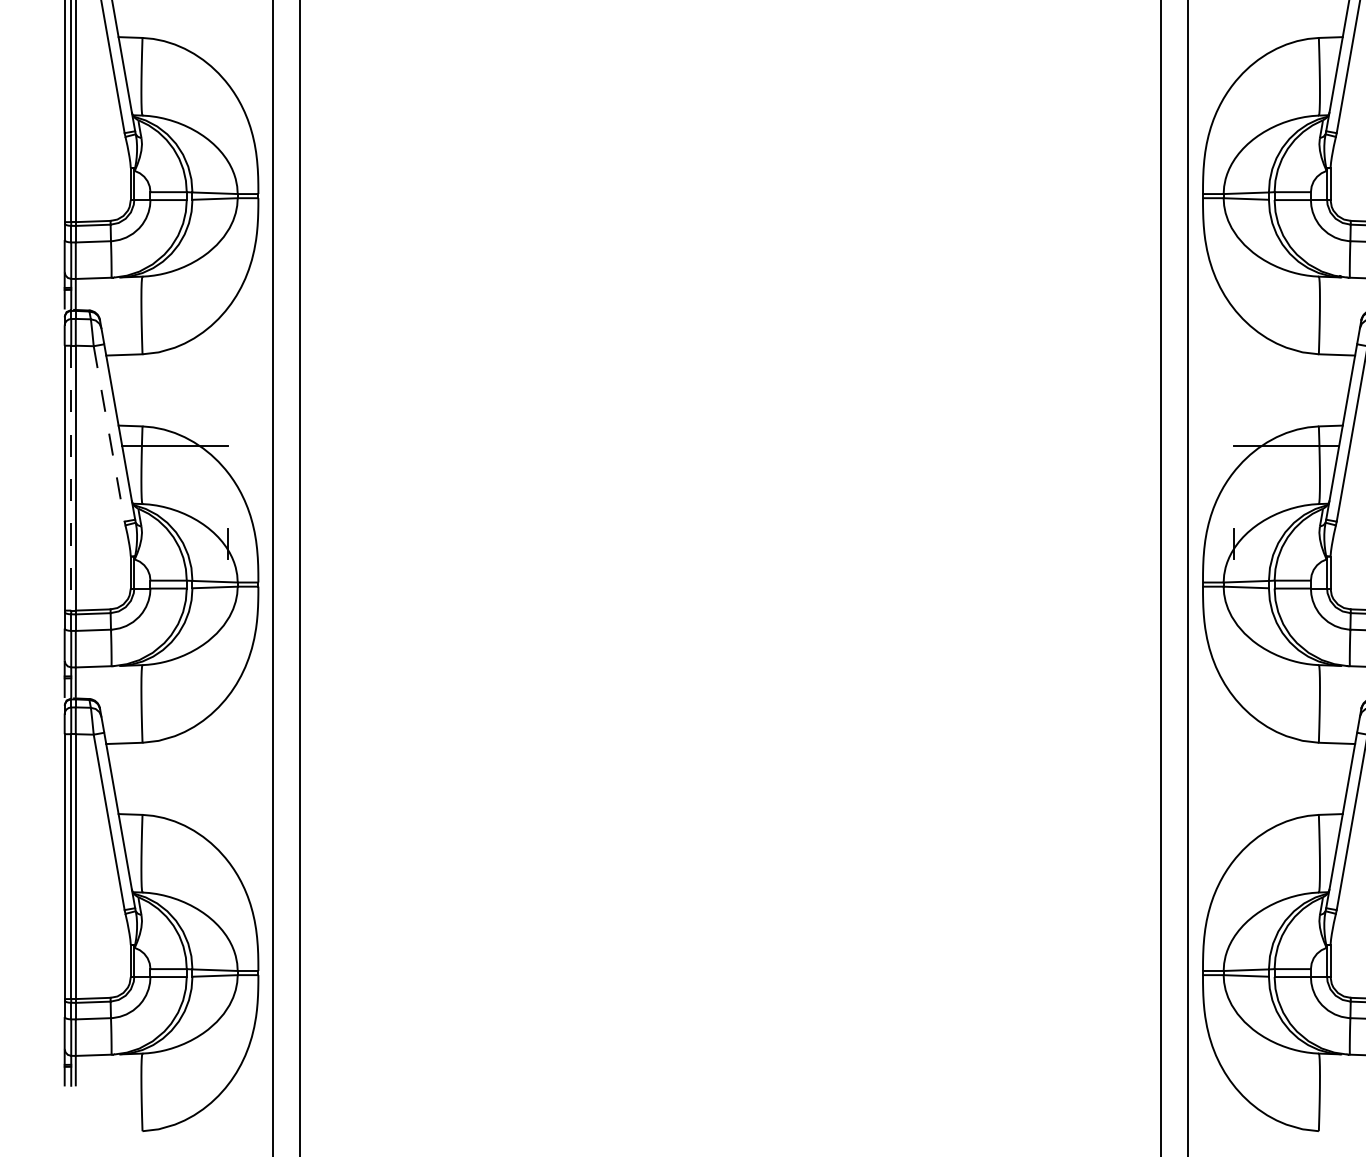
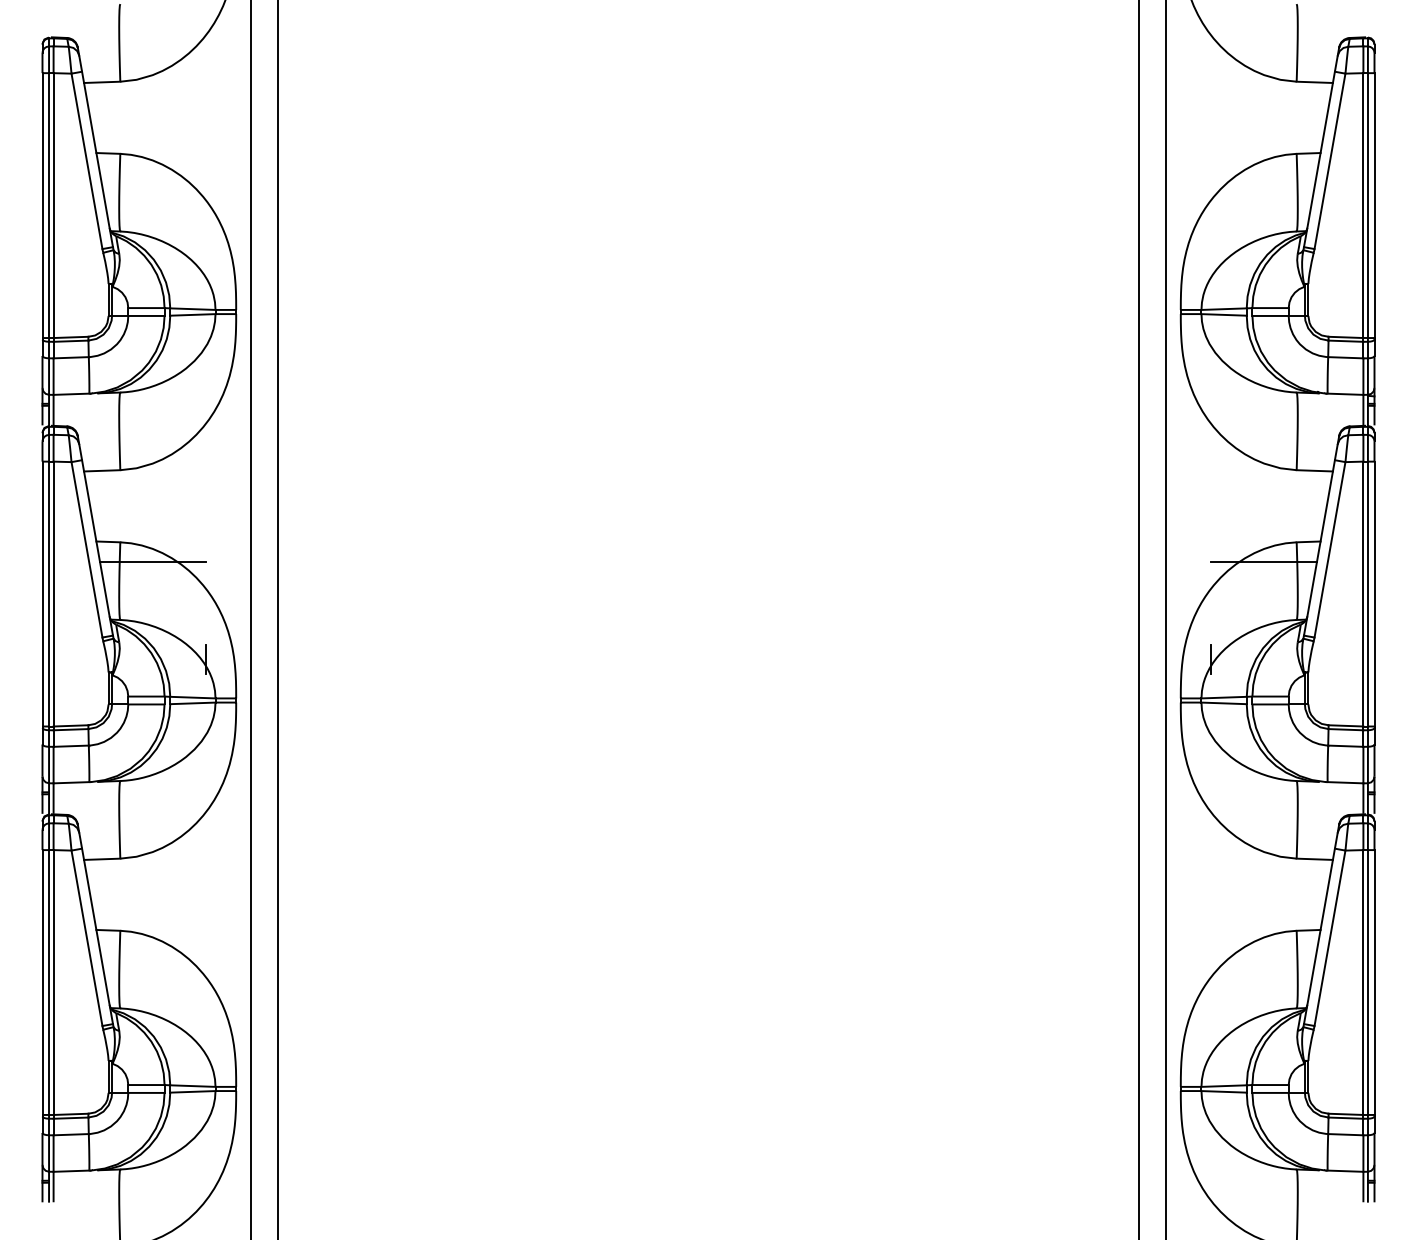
line: (109, 434) -> (87, 550), dashed -> solid
line: (71, 478) -> (49, 594), dashed -> solid

